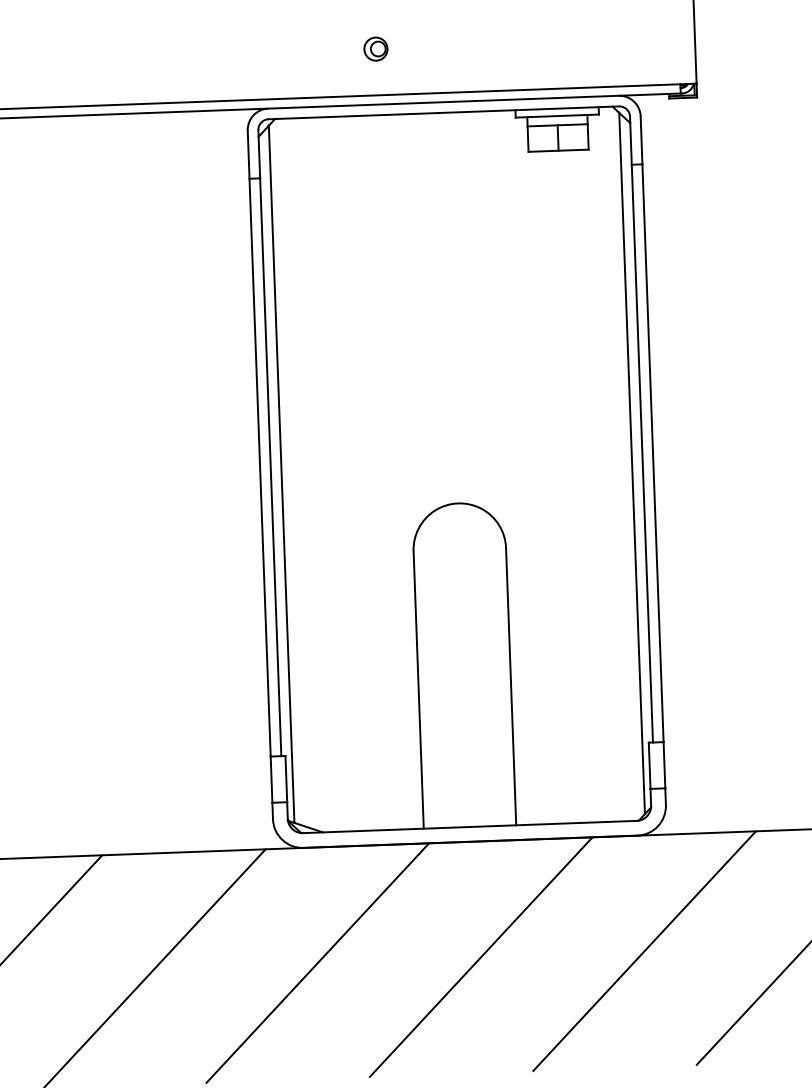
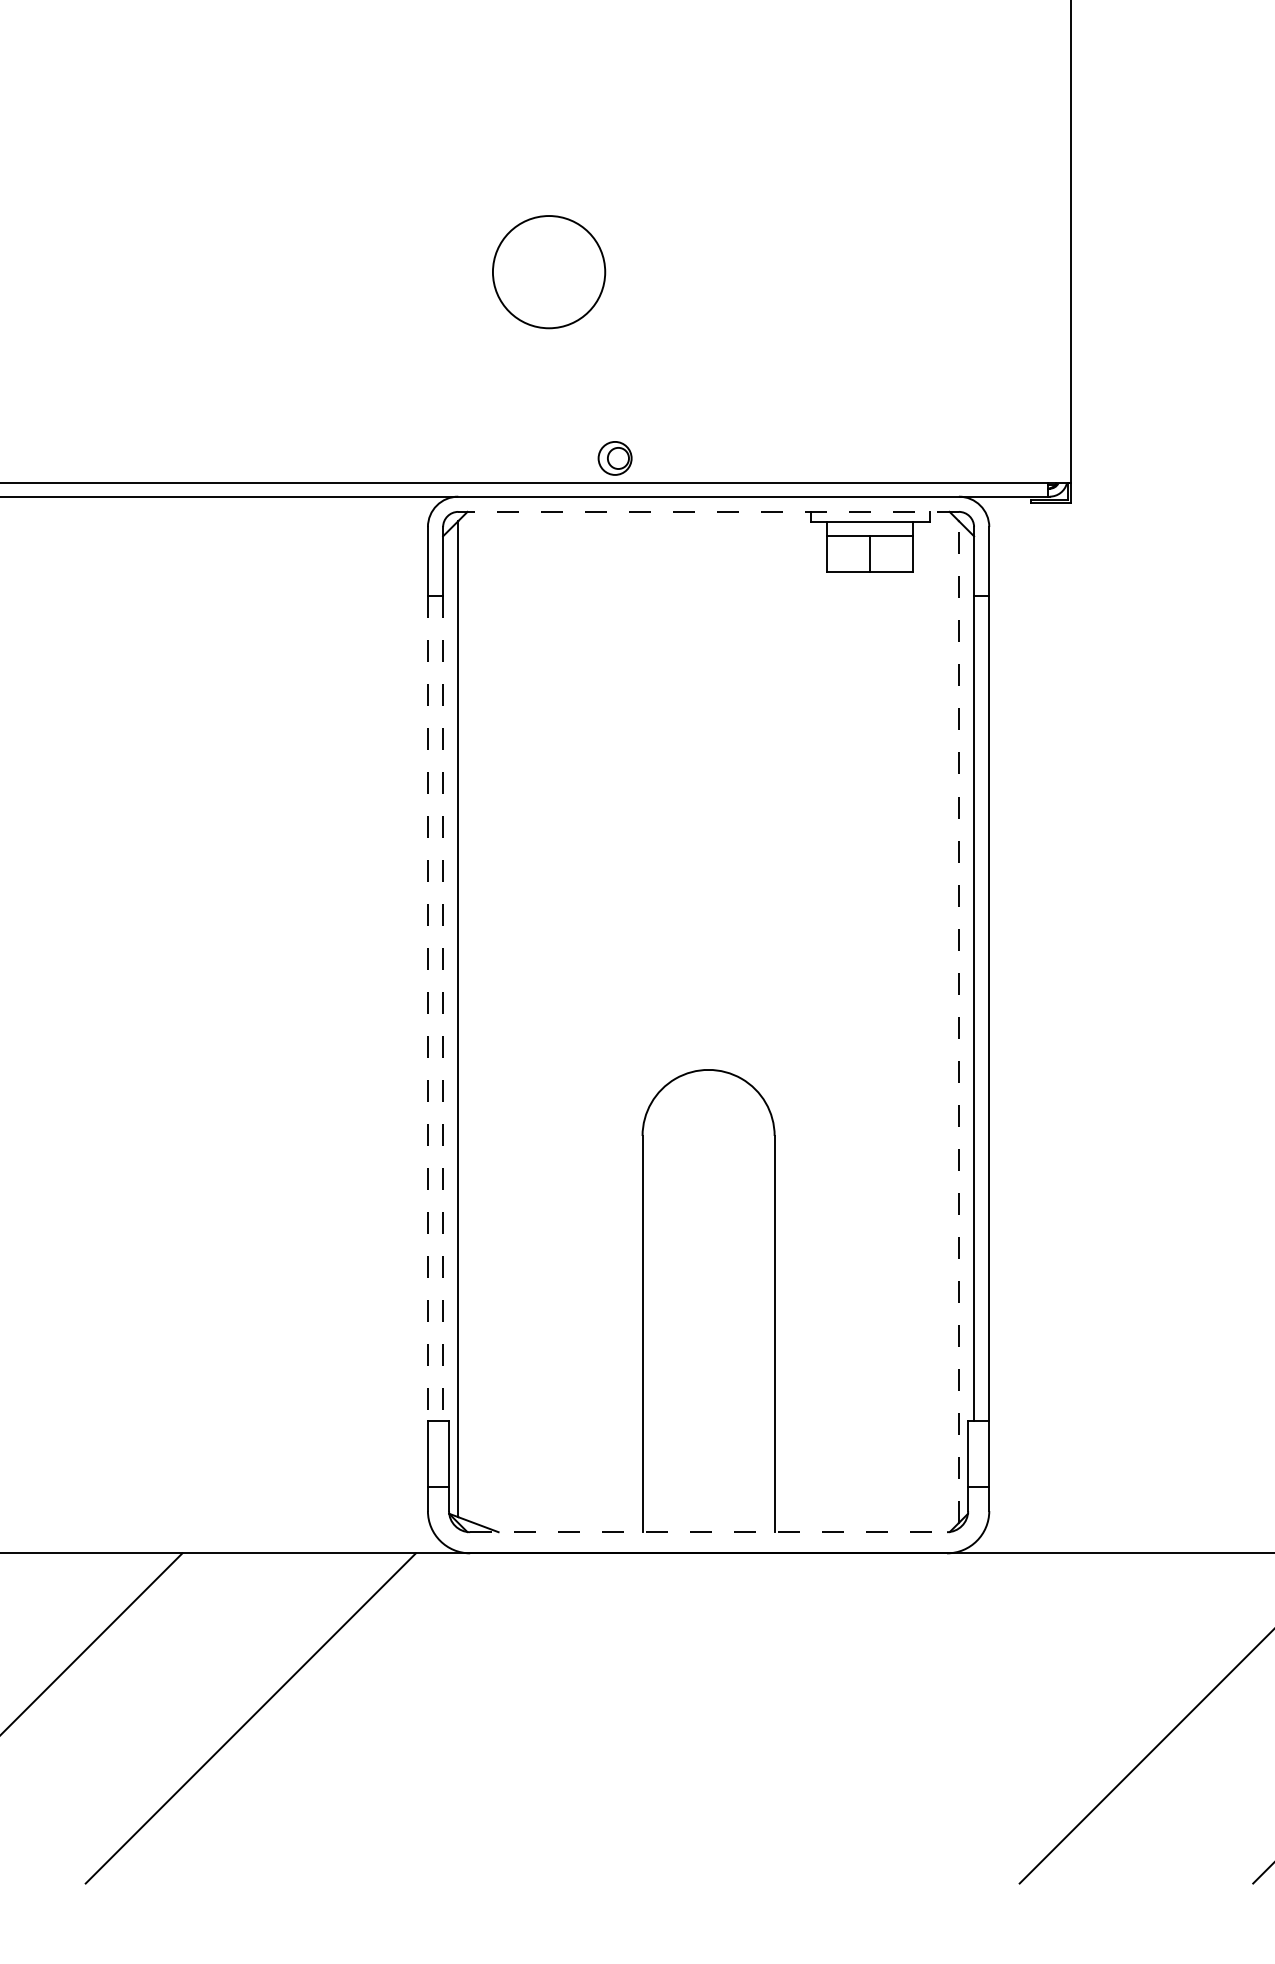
part: (375, 49) -> (614, 458), moved
line: (443, 112) -> (708, 511), solid -> dashed
line: (631, 463) -> (958, 1022), solid -> dashed
line: (259, 467) -> (427, 1008), solid -> dashed
line: (271, 467) -> (443, 1008), solid -> dashed
line: (470, 827) -> (709, 1532), solid -> dashed
line: (644, 951) -> (951, 1718), removed
line: (481, 957) -> (717, 1718), removed
line: (317, 963) -> (484, 1718), removed

